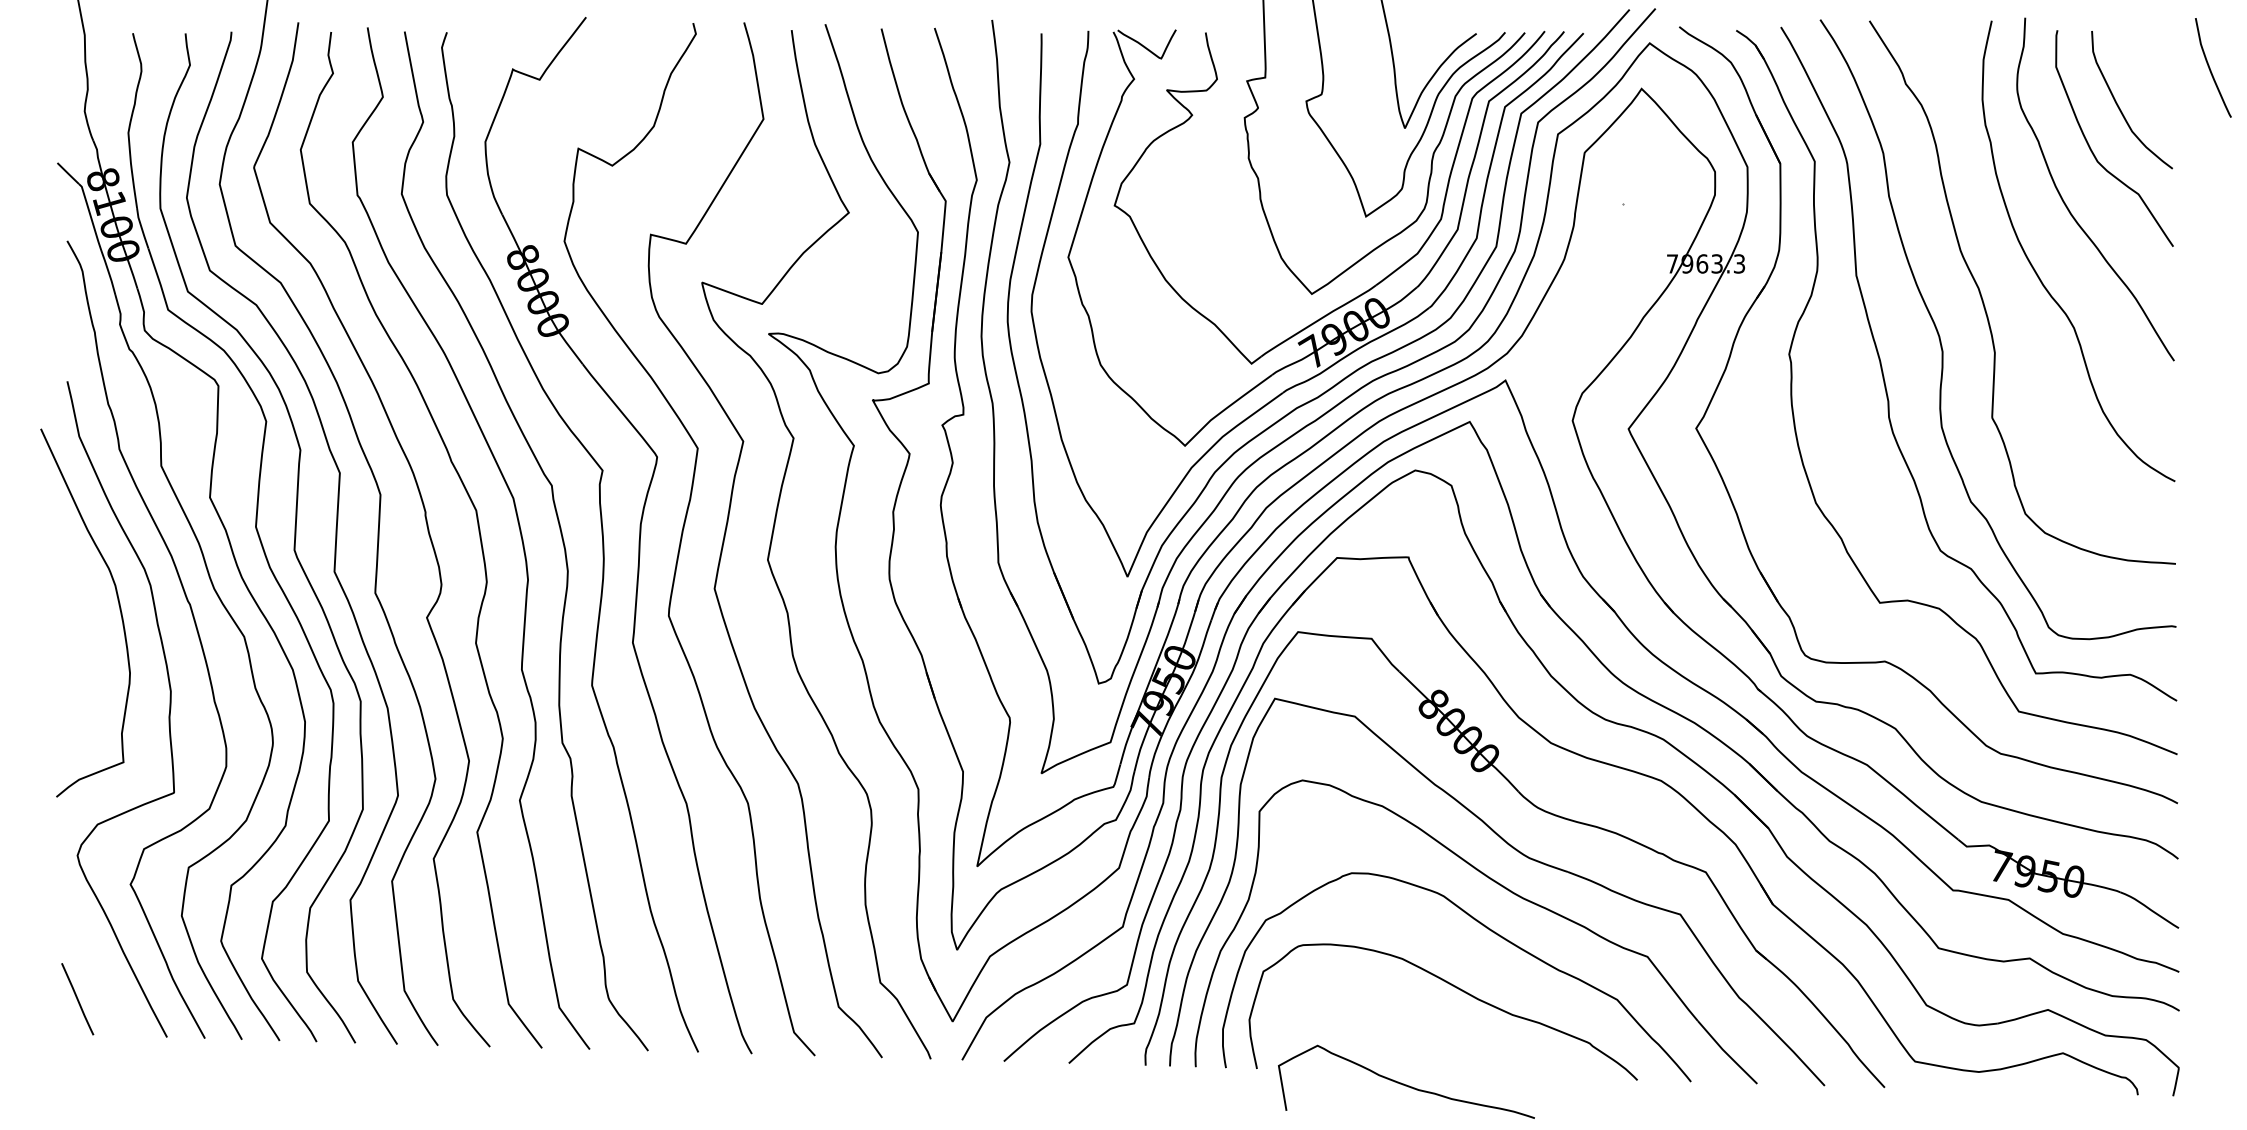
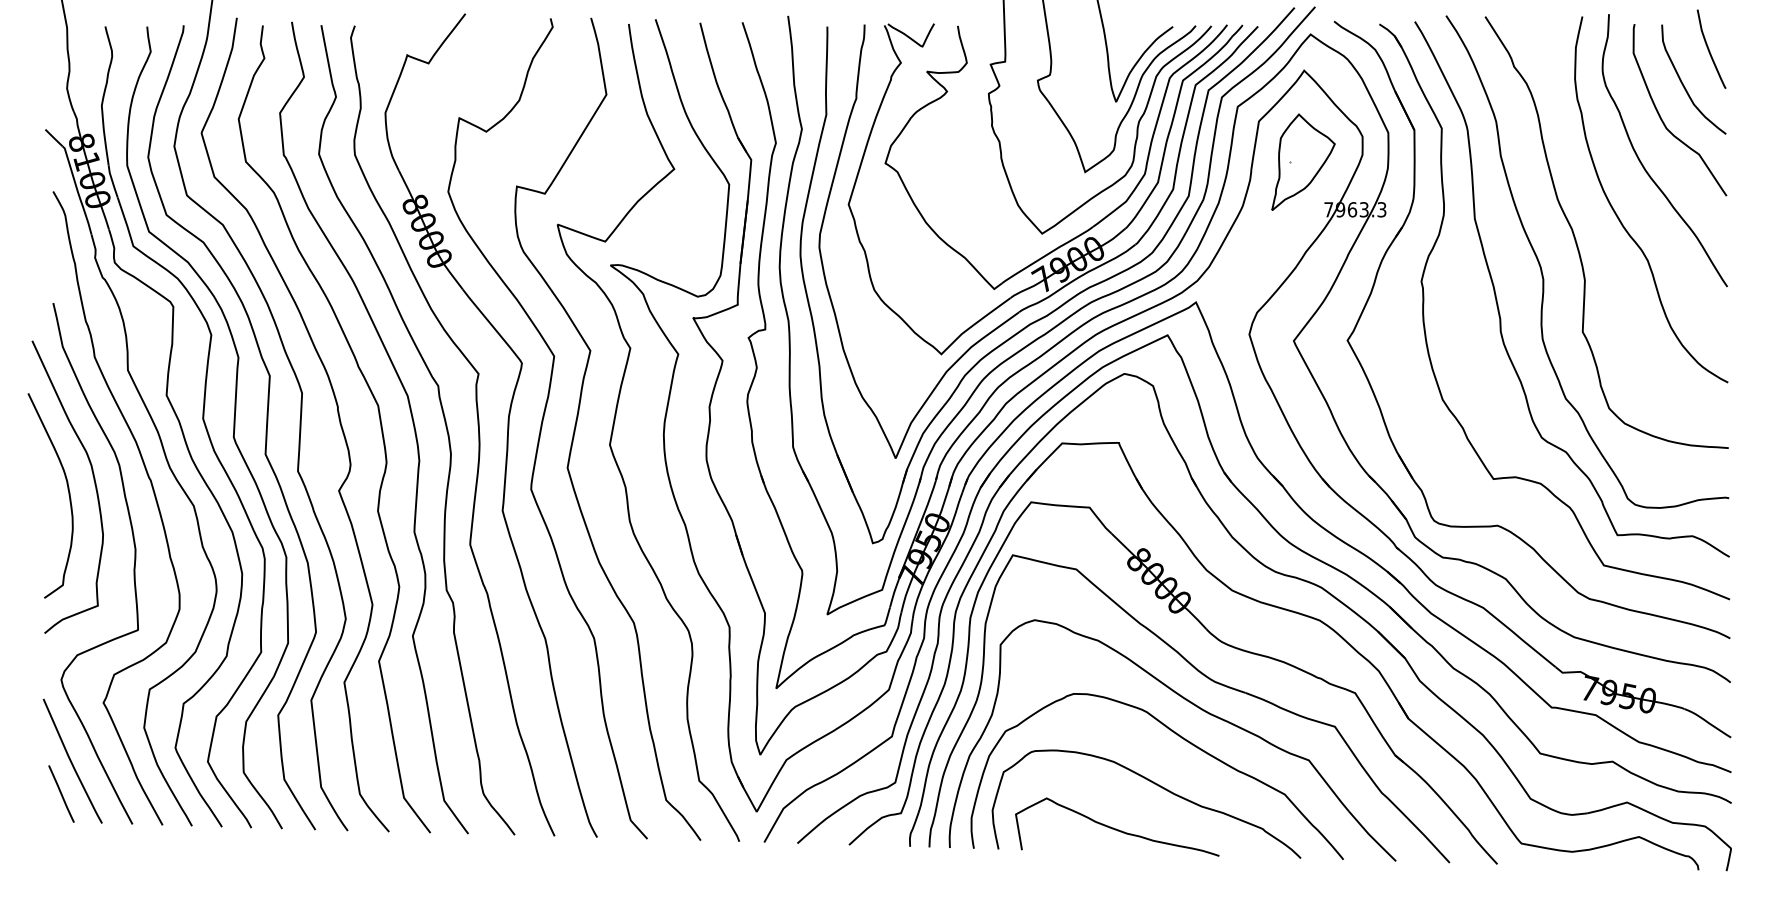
curve: (2210, 67) -> (1709, 48), moved
part: (1640, 204) -> (1303, 162), added
curve: (86, 621) -> (68, 493), added
curve: (90, 957) -> (71, 760), added
curve: (1404, 1083) -> (1115, 828), moved

